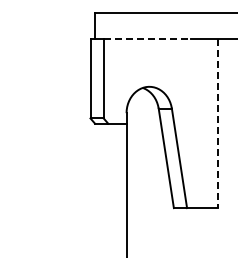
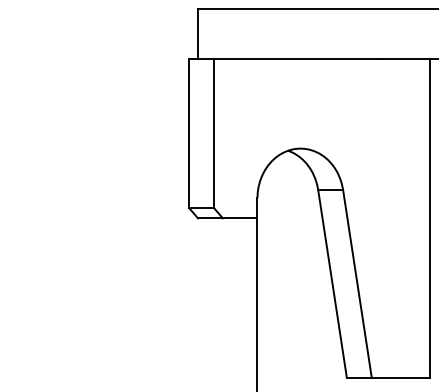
line: (147, 39) -> (296, 59), dashed -> solid
line: (217, 124) -> (429, 219), dashed -> solid

